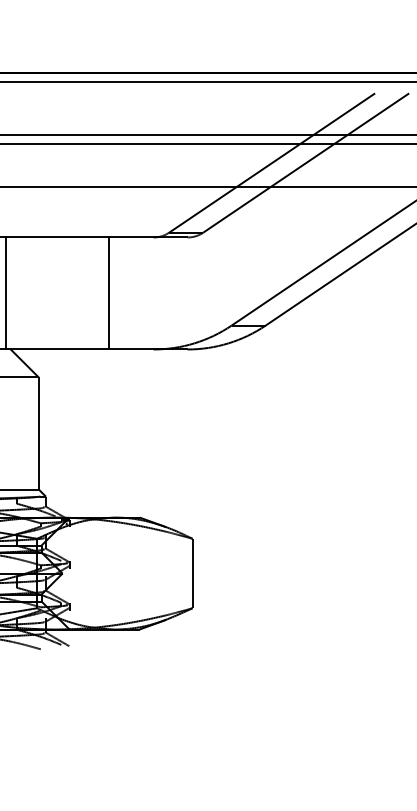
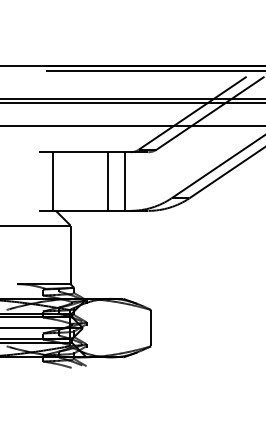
line: (143, 293) -> (125, 181), added

